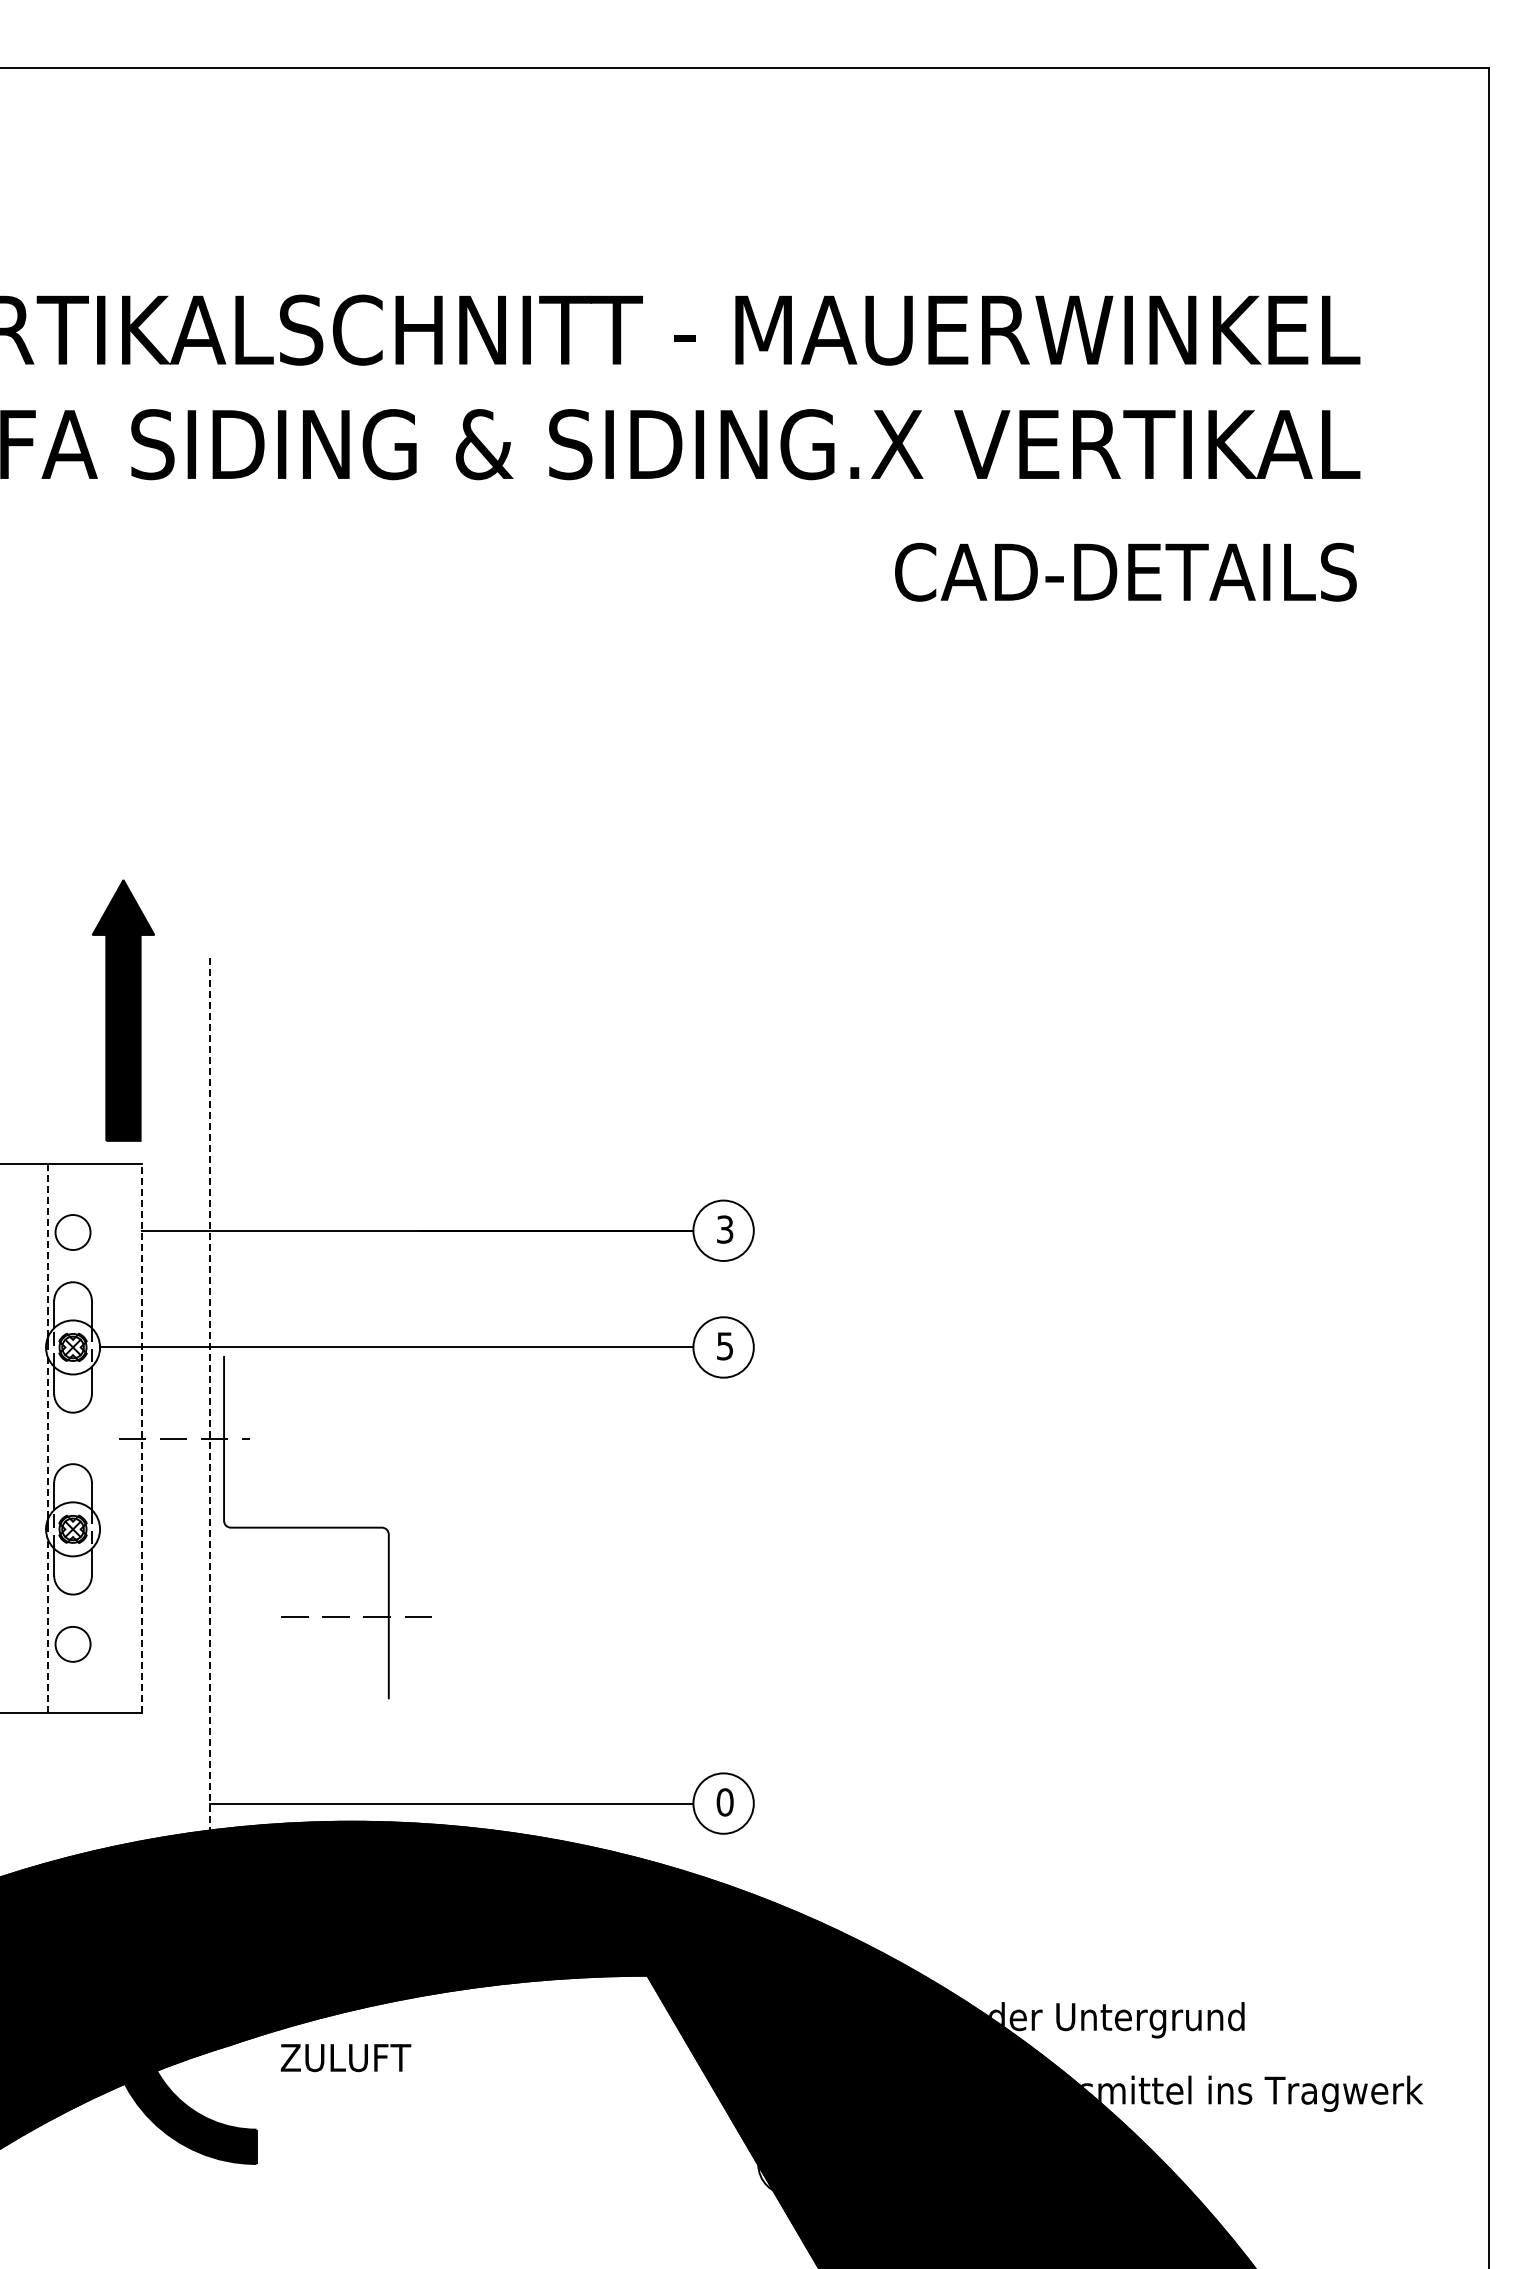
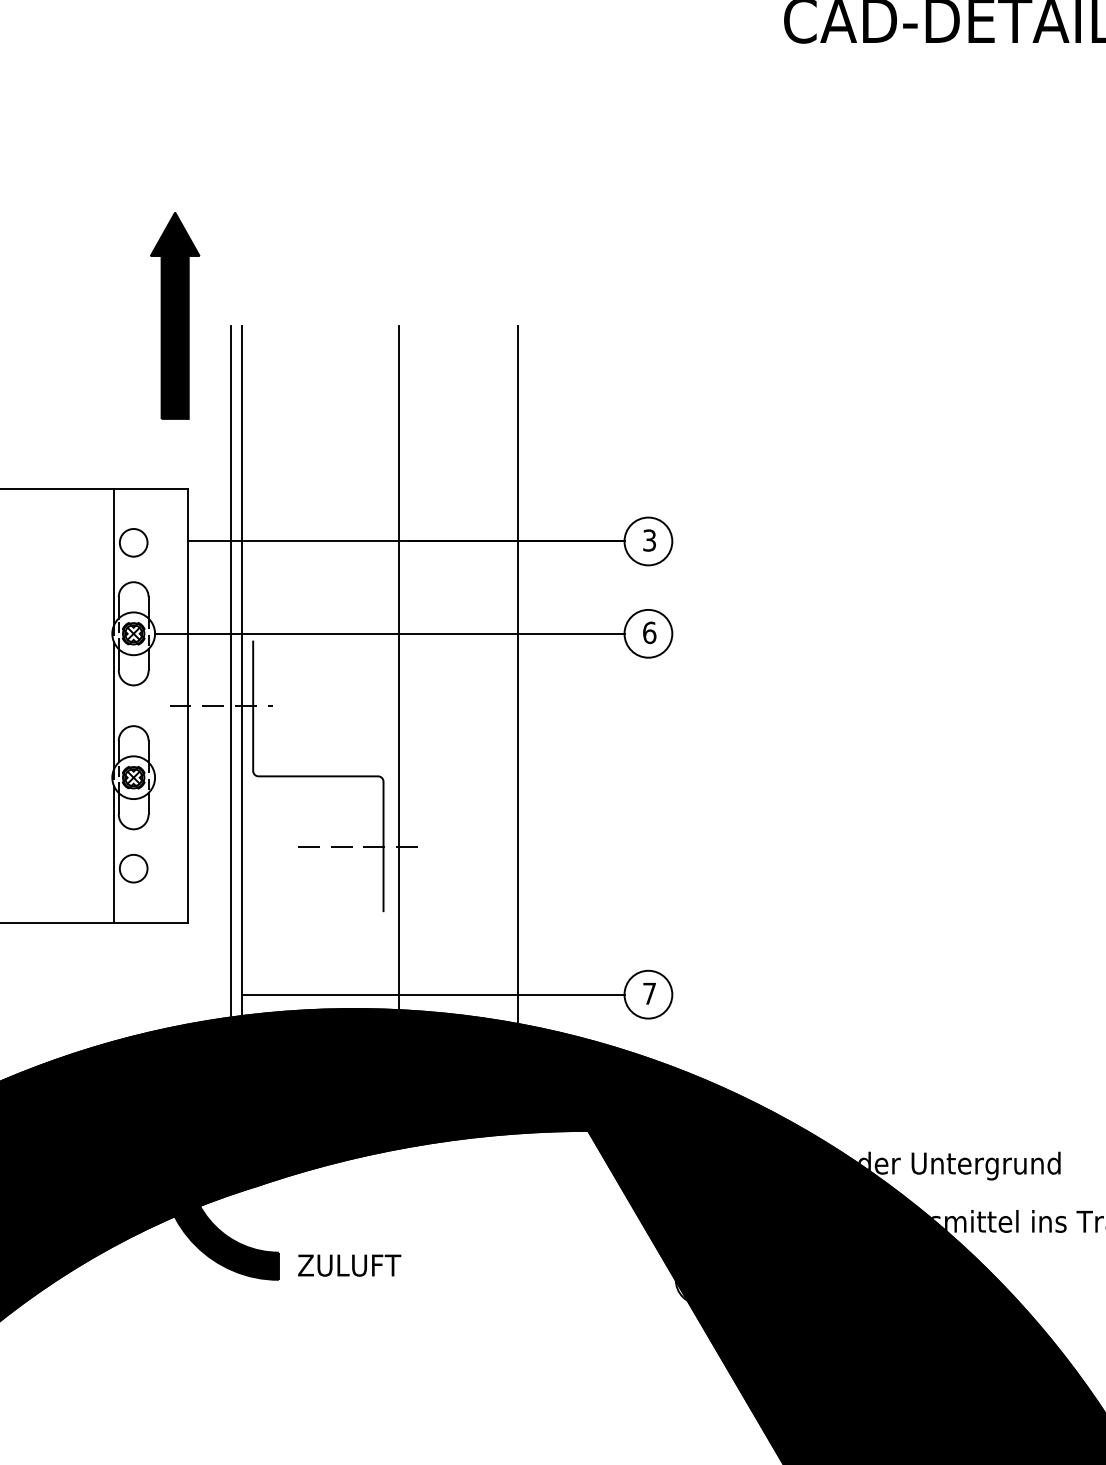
part: (123, 1010) -> (175, 315), moved
line: (48, 1249) -> (114, 556), dashed -> solid
text: (724, 1346) -> (649, 633), 5 -> 6
line: (196, 1437) -> (231, 705), added
line: (408, 1437) -> (399, 705), added
line: (559, 1437) -> (518, 705), added
line: (48, 1438) -> (114, 705), dashed -> solid
line: (141, 1438) -> (187, 705), dashed -> solid
line: (210, 1438) -> (242, 705), dashed -> solid
line: (48, 1626) -> (114, 854), dashed -> solid
text: (724, 1802) -> (649, 993), 0 -> 7
text: (345, 2058) -> (349, 1265), moved

